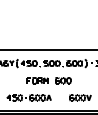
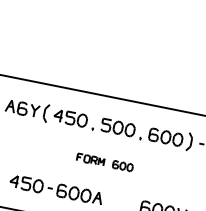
part: (48, 80) -> (104, 161), size x0.6

